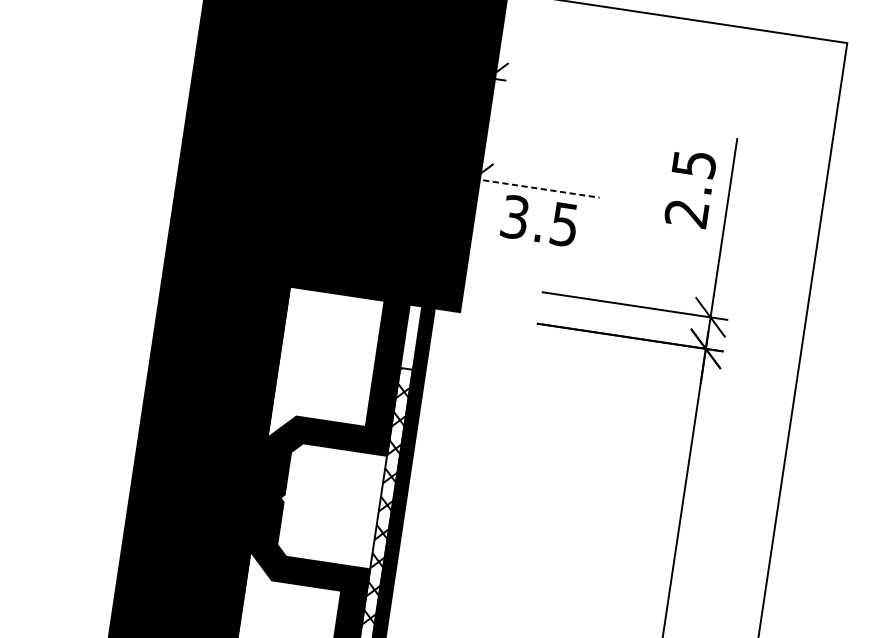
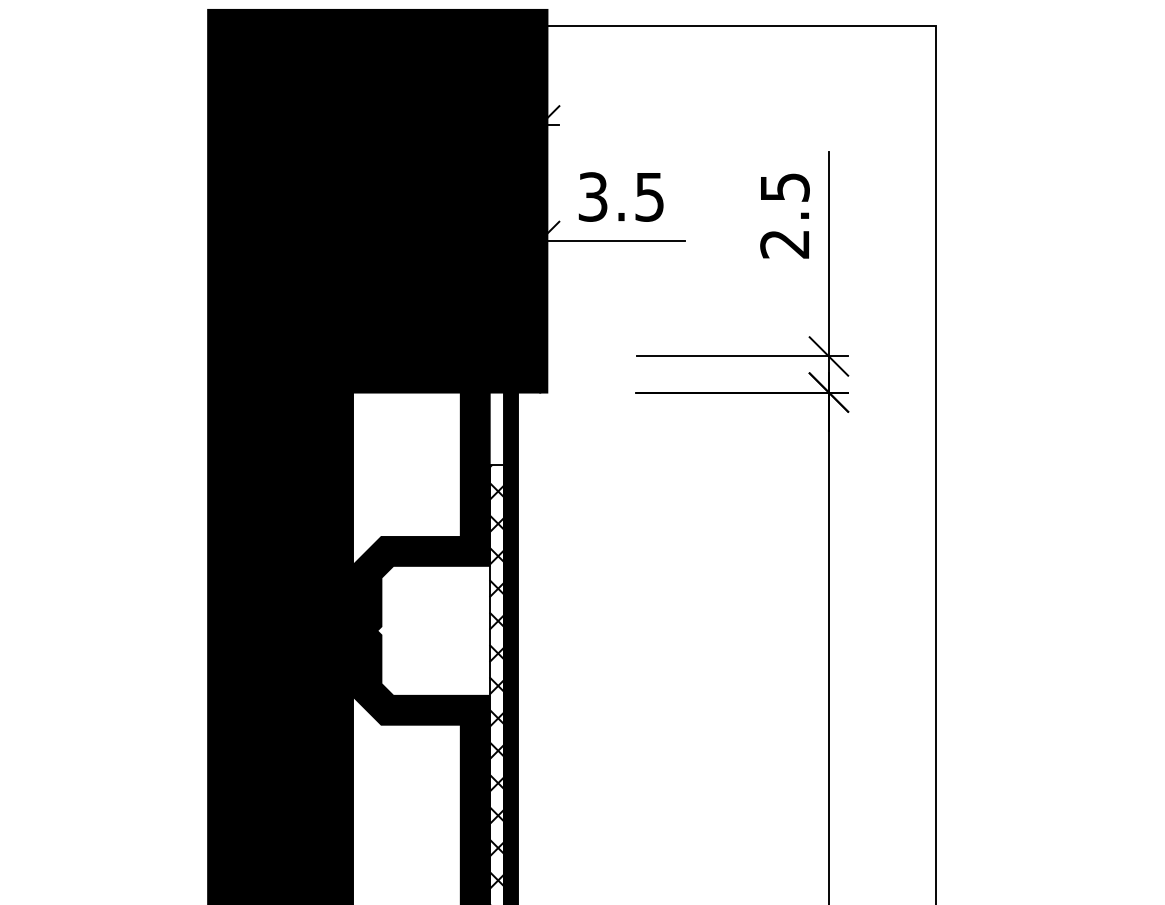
line: (536, 187) -> (612, 240), dashed -> solid
text: (539, 220) -> (620, 196), moved

